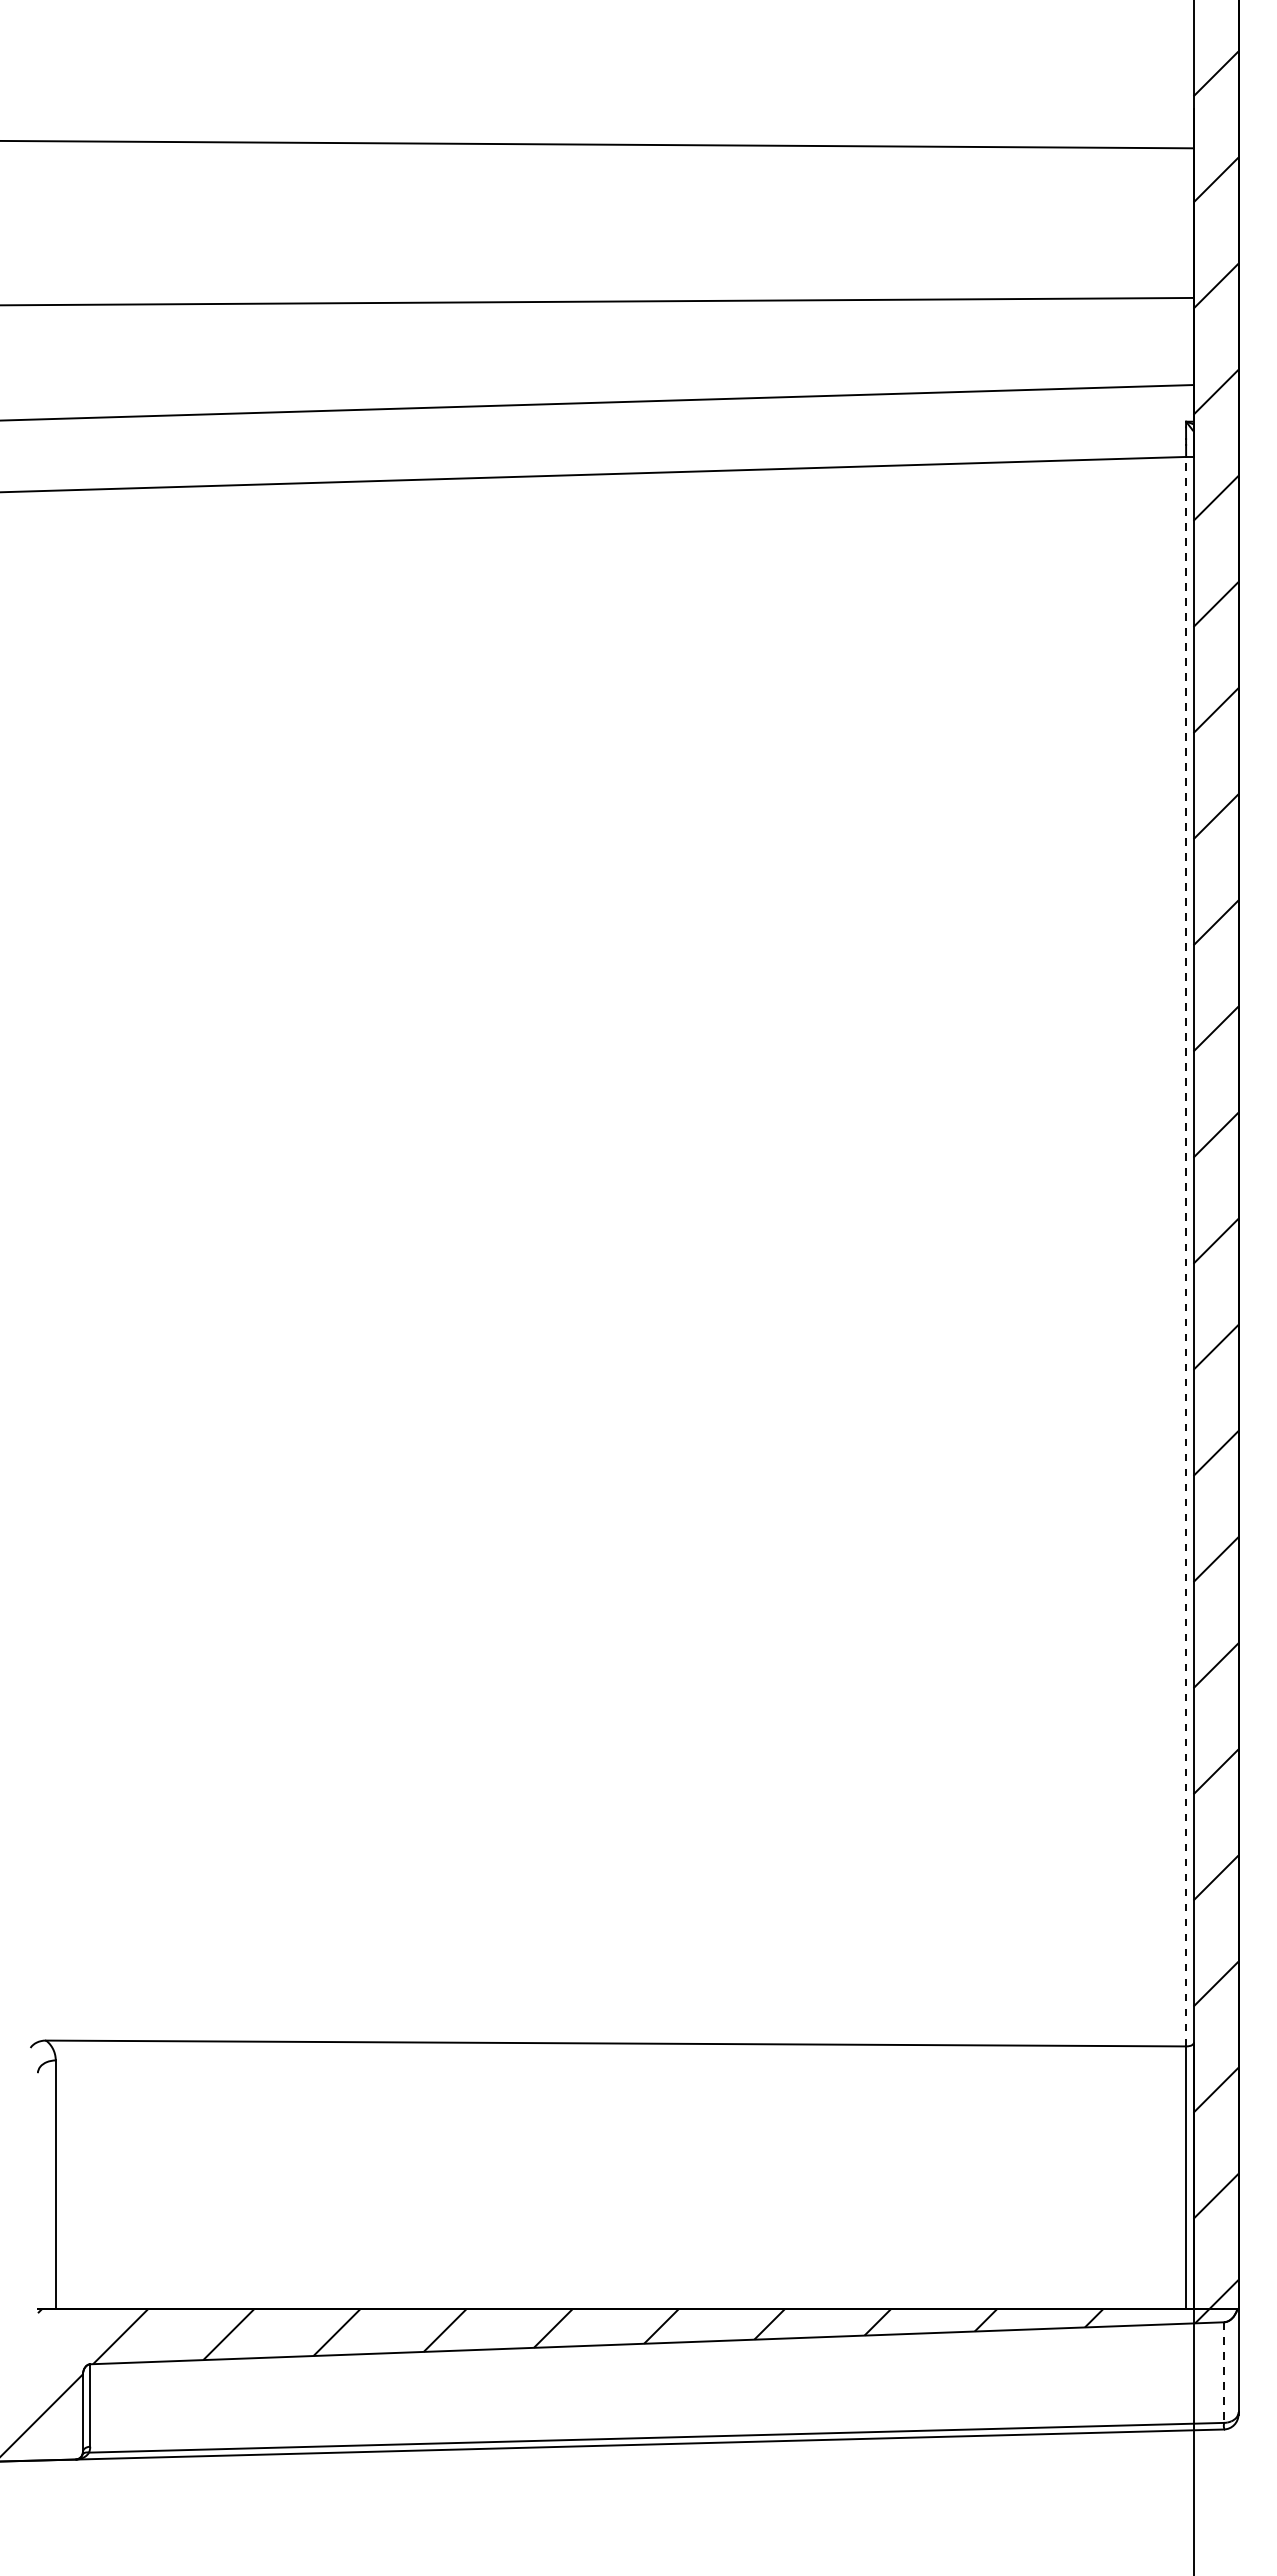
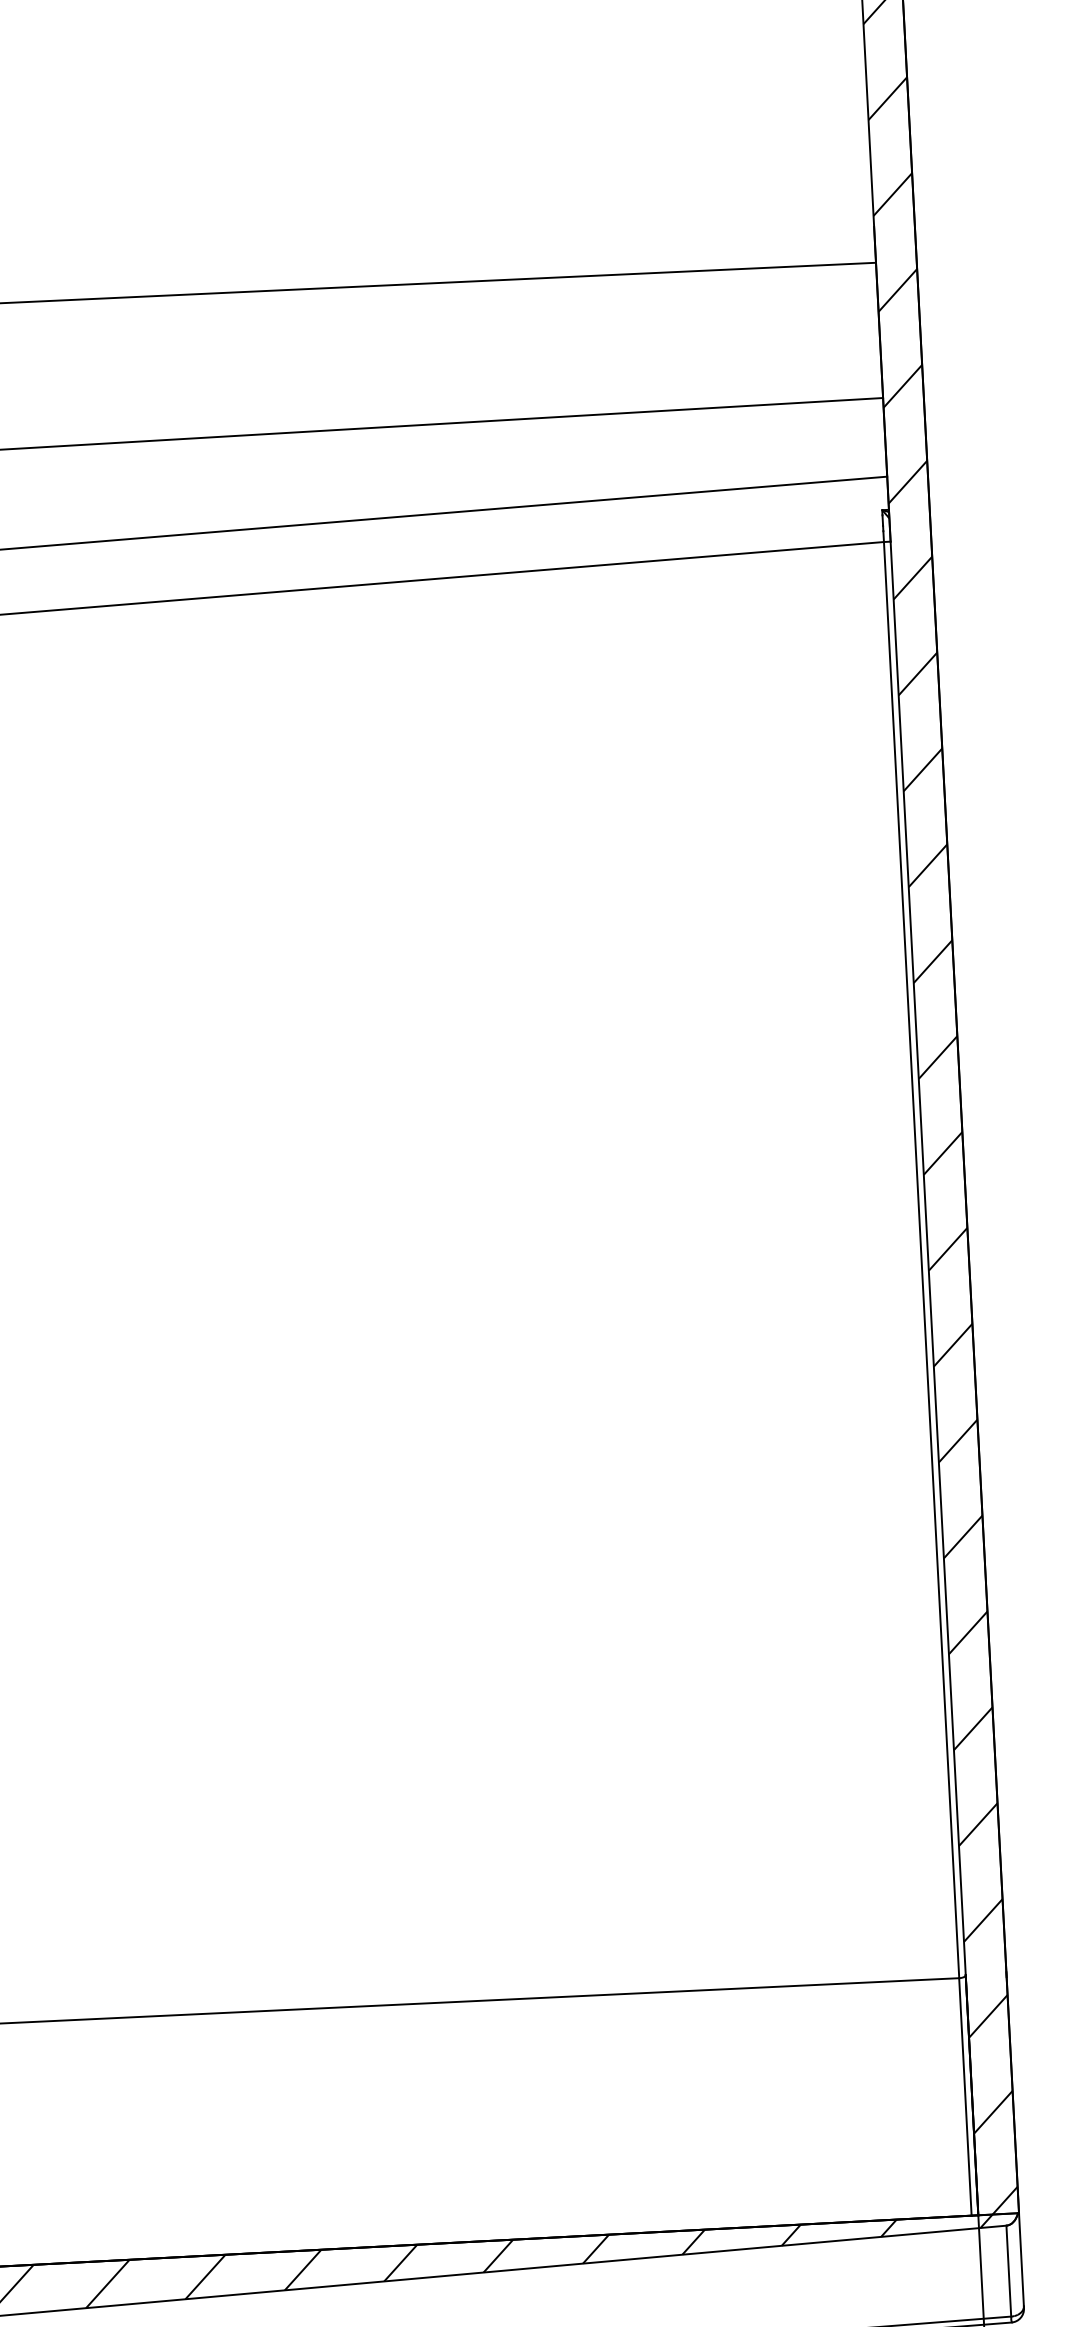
line: (1186, 1251) -> (921, 1259), dashed -> solid
line: (1223, 2373) -> (1008, 2271), dashed -> solid

